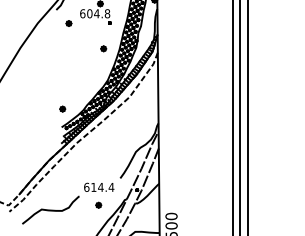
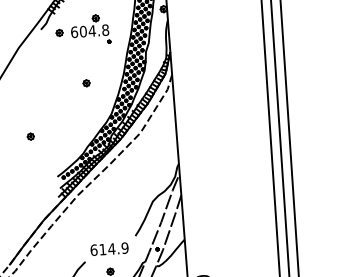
part: (68, 23) -> (59, 32), moved
part: (103, 48) -> (86, 82), moved
part: (62, 108) -> (30, 135), moved
text: (111, 186) -> (125, 246), 614.4 -> 614.9

